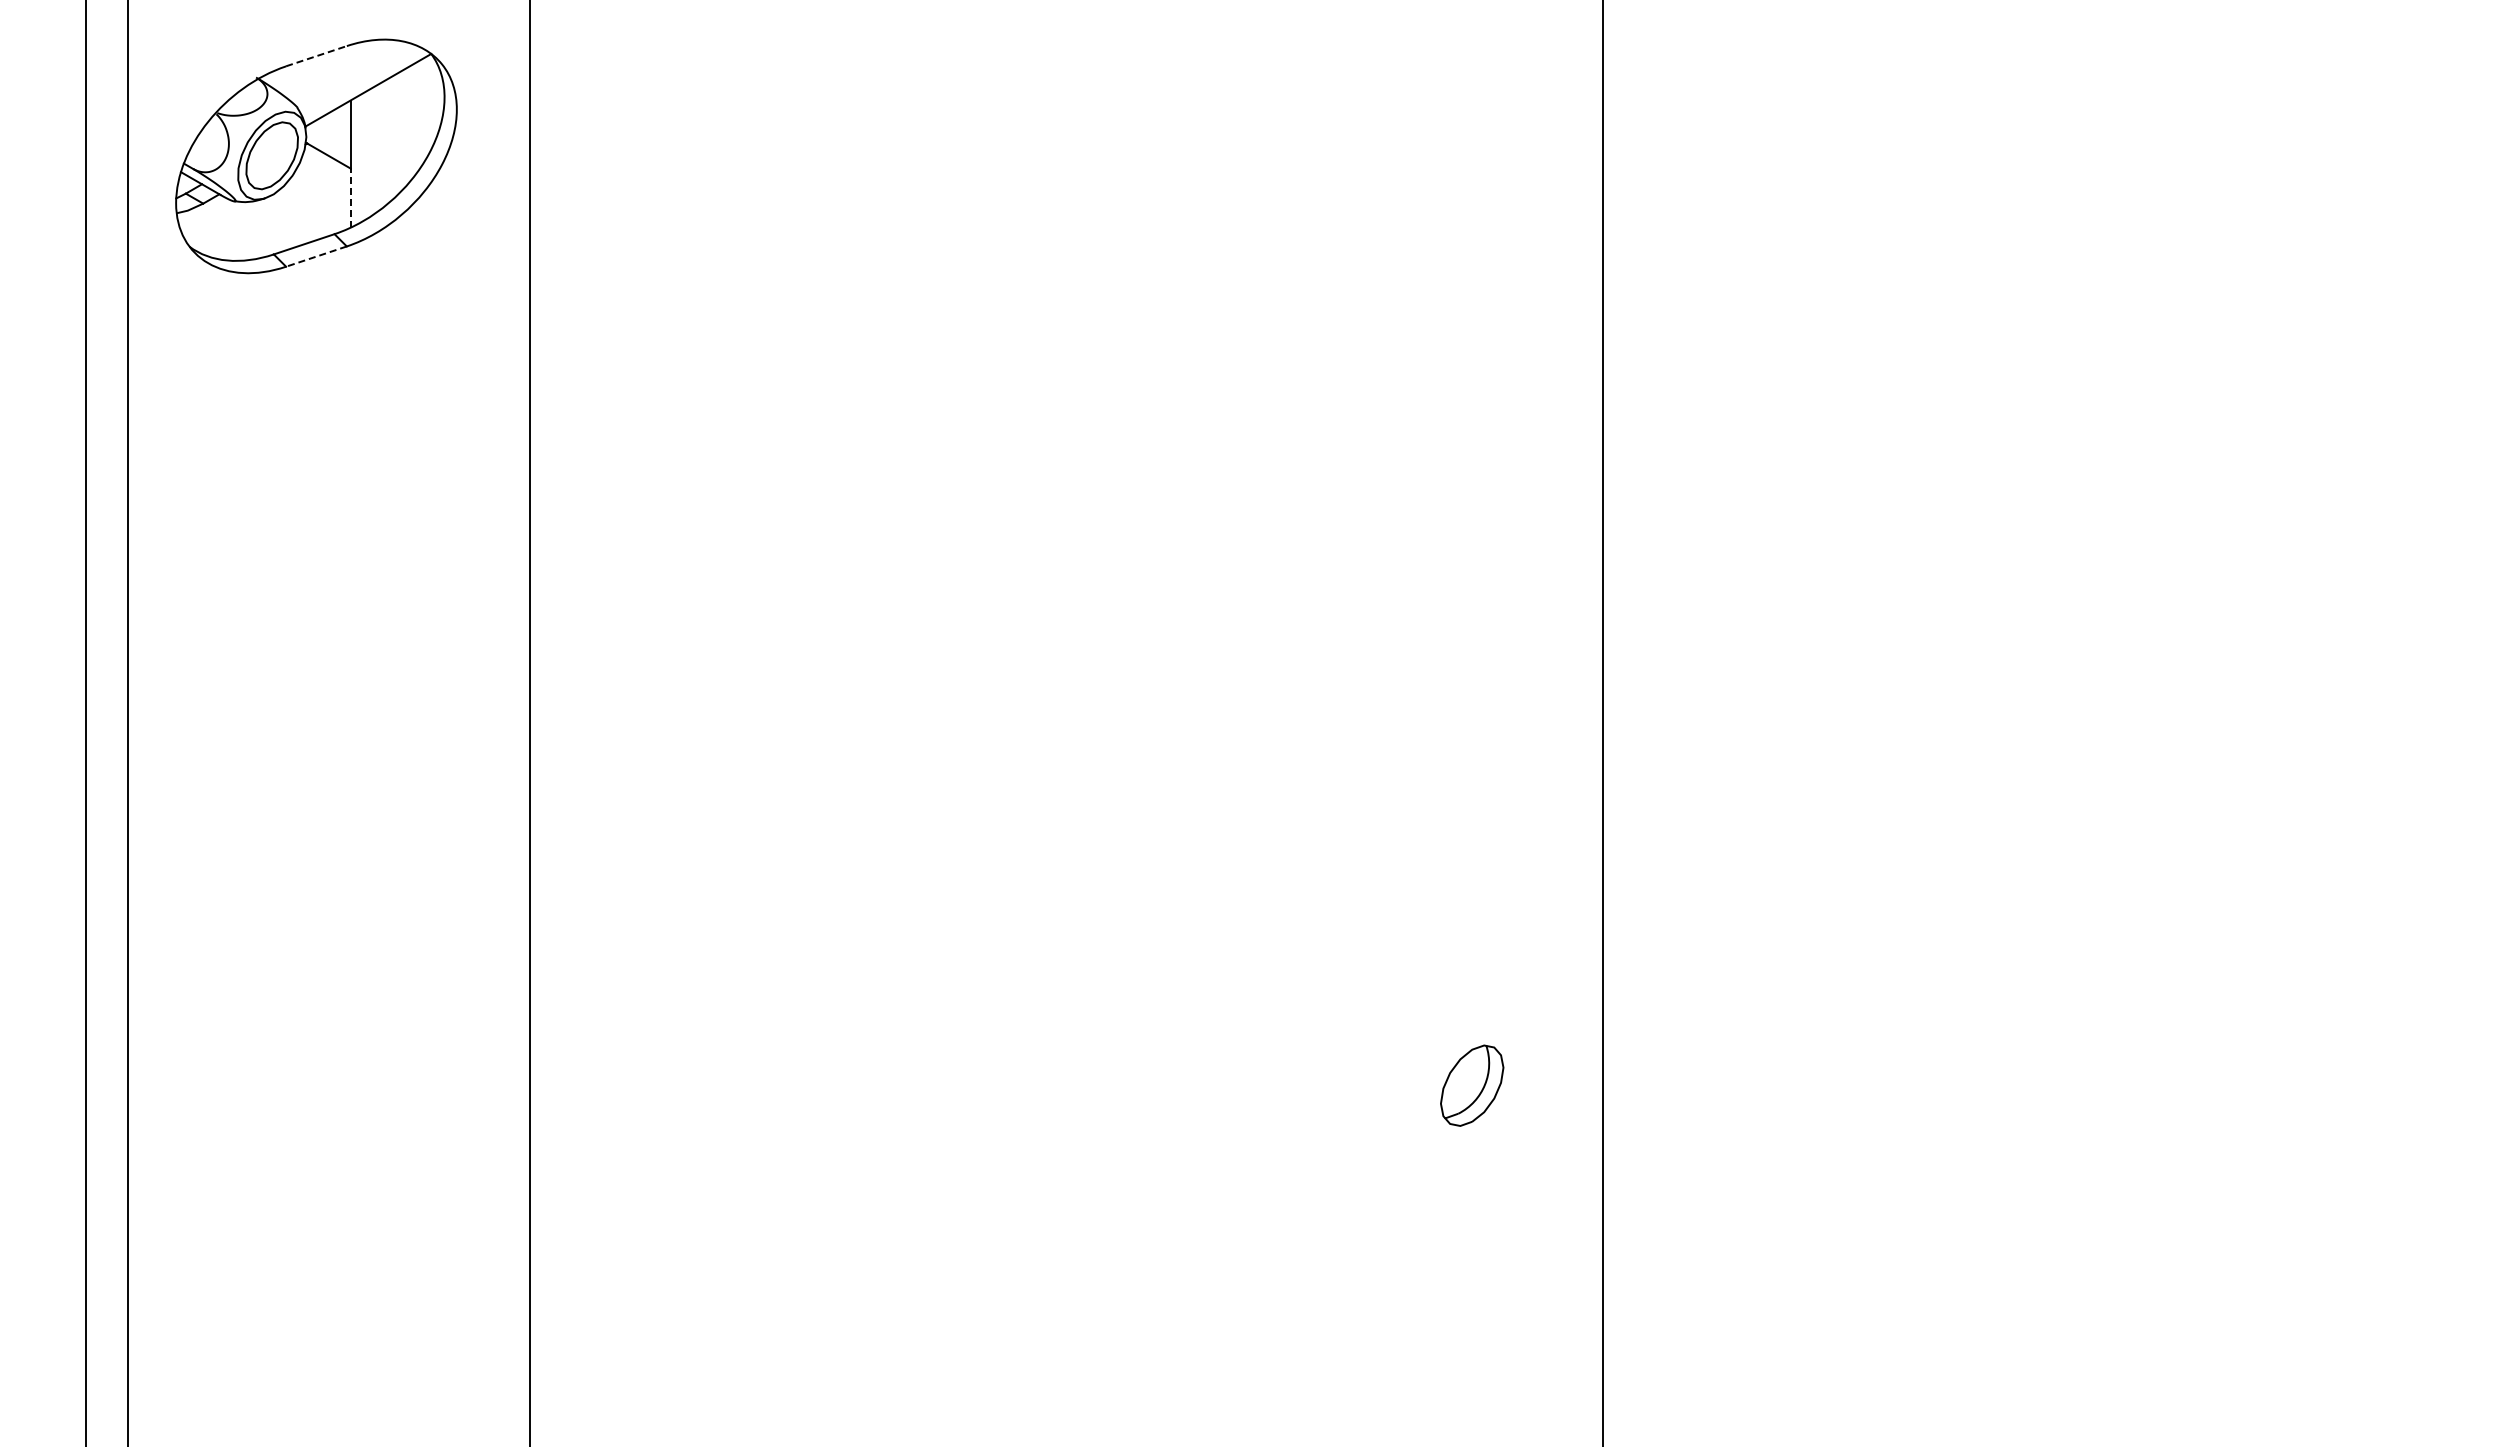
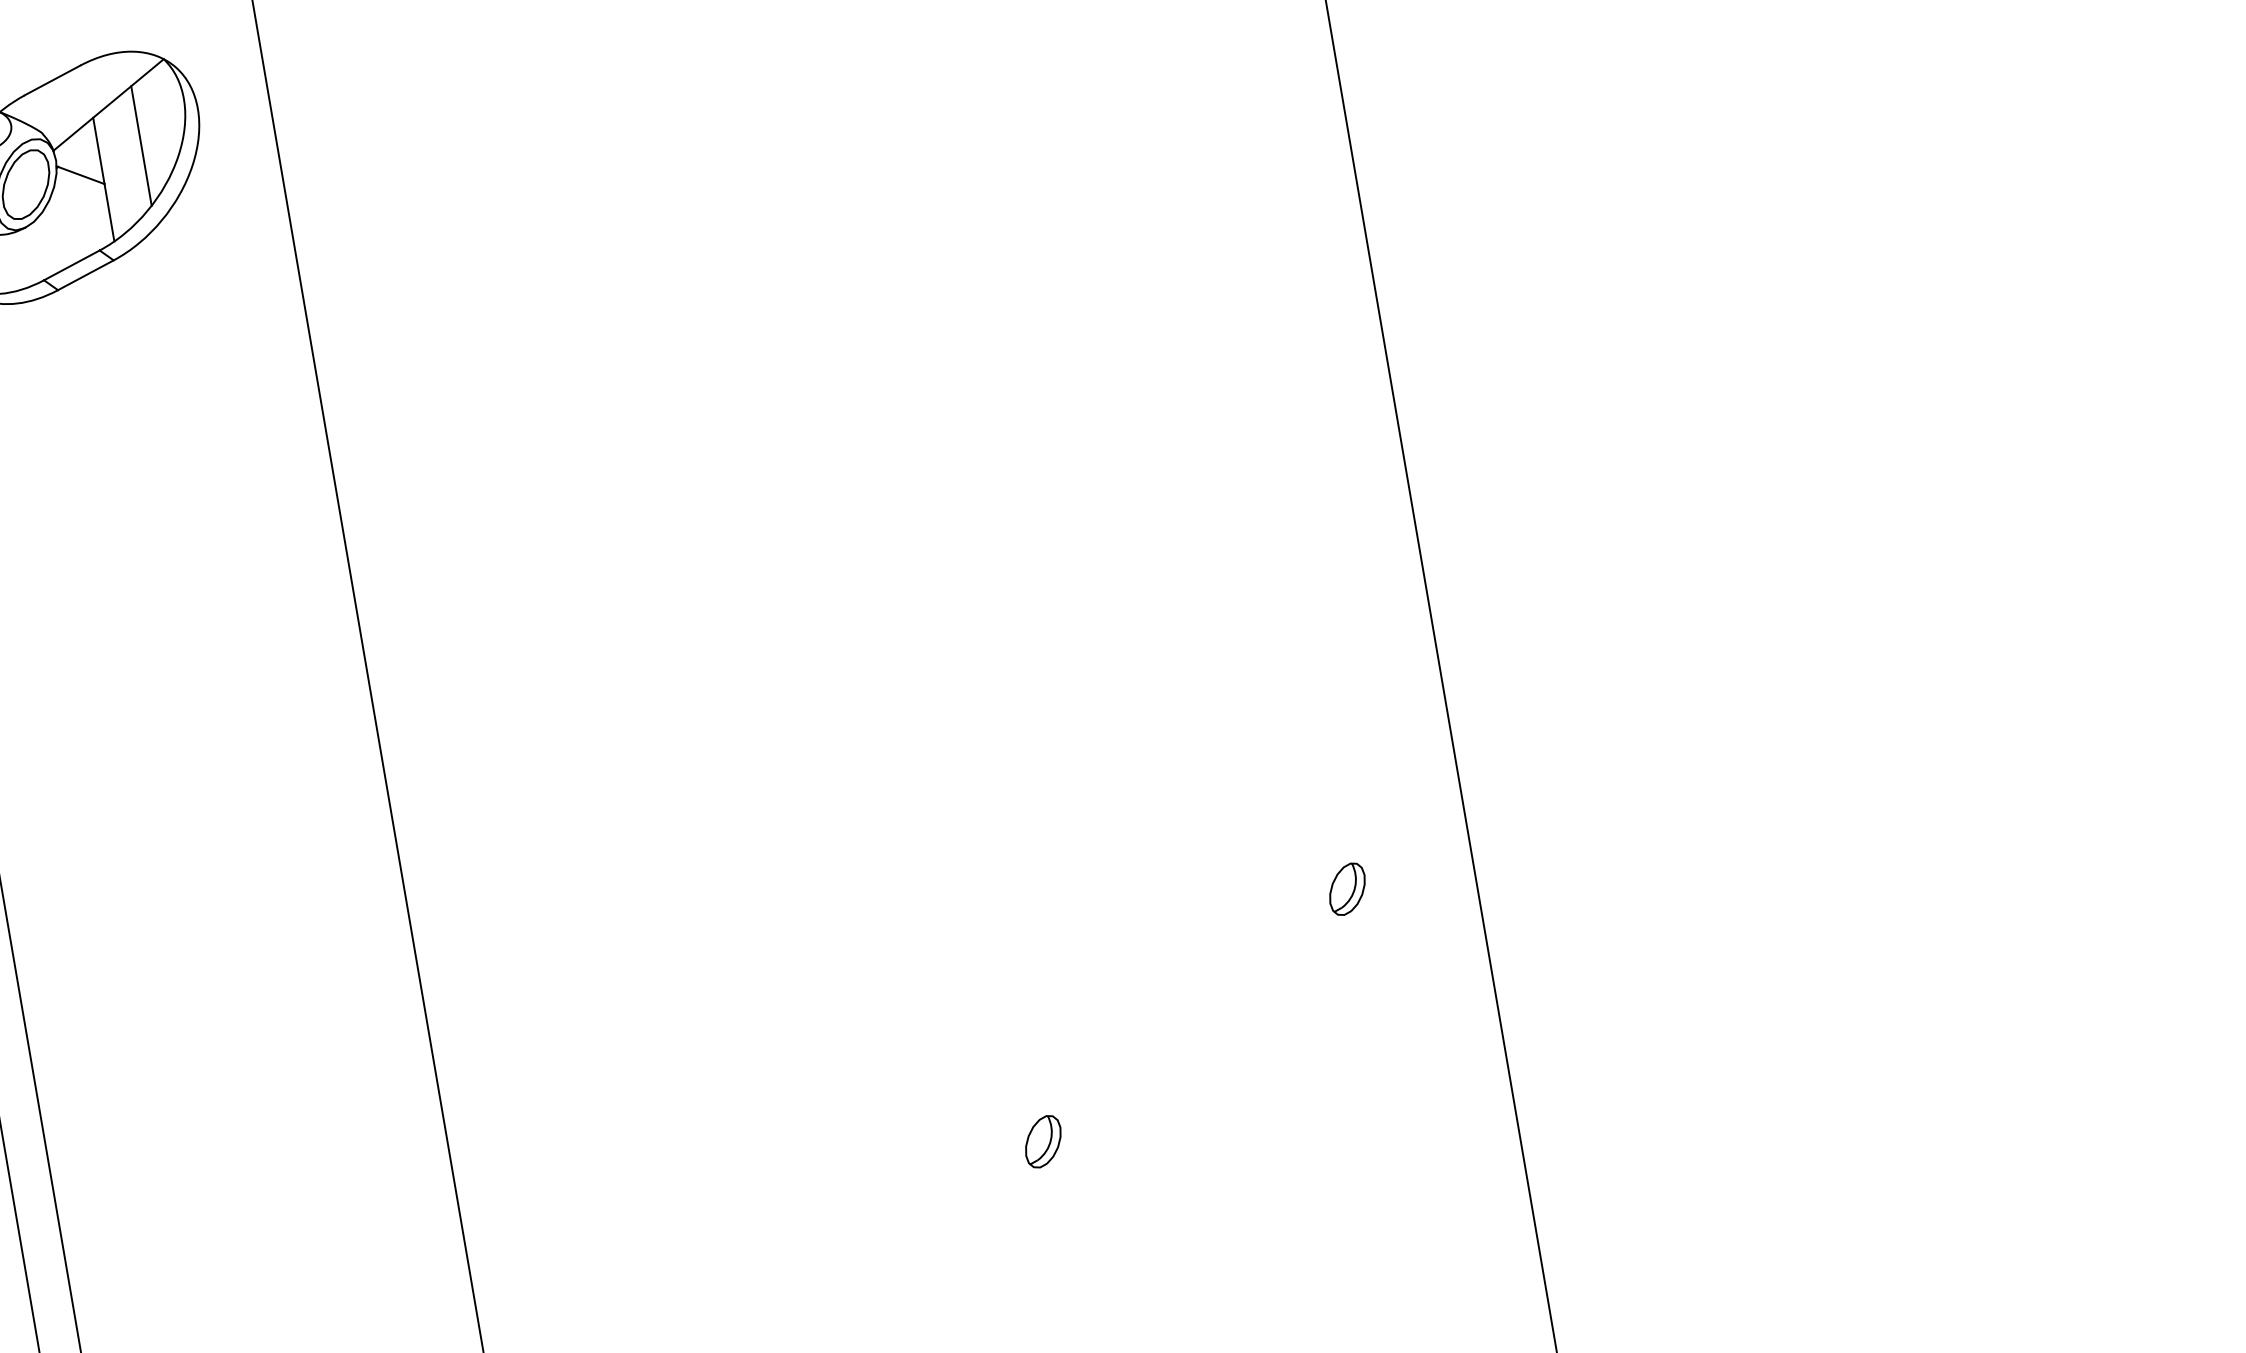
line: (316, 56) -> (52, 80), dashed -> solid
line: (394, 136) -> (141, 145), added
line: (350, 198) -> (109, 213), dashed -> solid
line: (316, 256) -> (85, 275), dashed -> solid
part: (1472, 1085) -> (1347, 889), size x0.62
part: (1124, 1285) -> (1042, 1141), added

